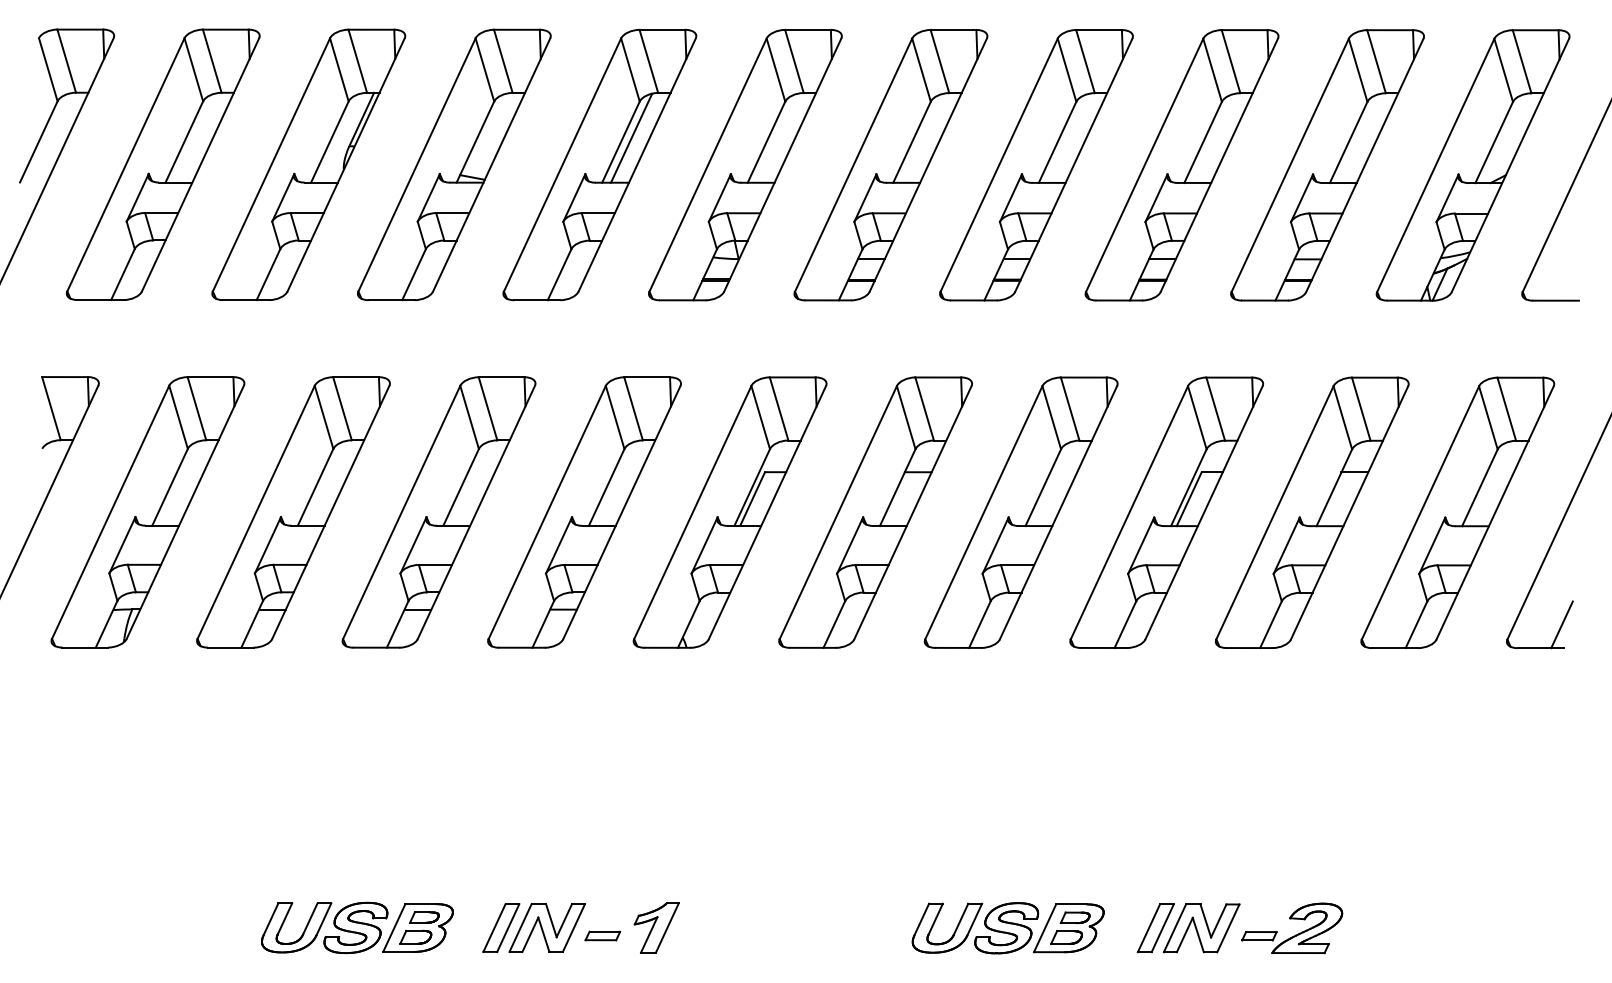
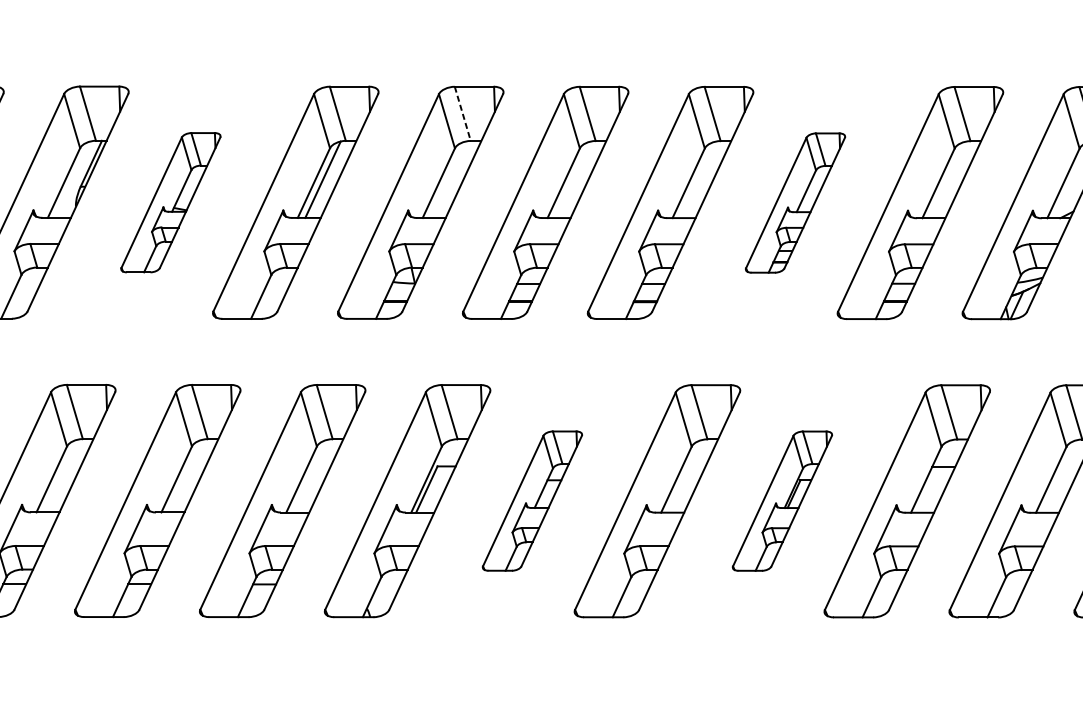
line: (794, 61) -> (462, 113), solid -> dashed
part: (454, 164) -> (171, 202), size x0.6
part: (1181, 165) -> (795, 203), size x0.6
part: (875, 512) -> (532, 501), size x0.6
part: (1166, 512) -> (782, 501), size x0.6

